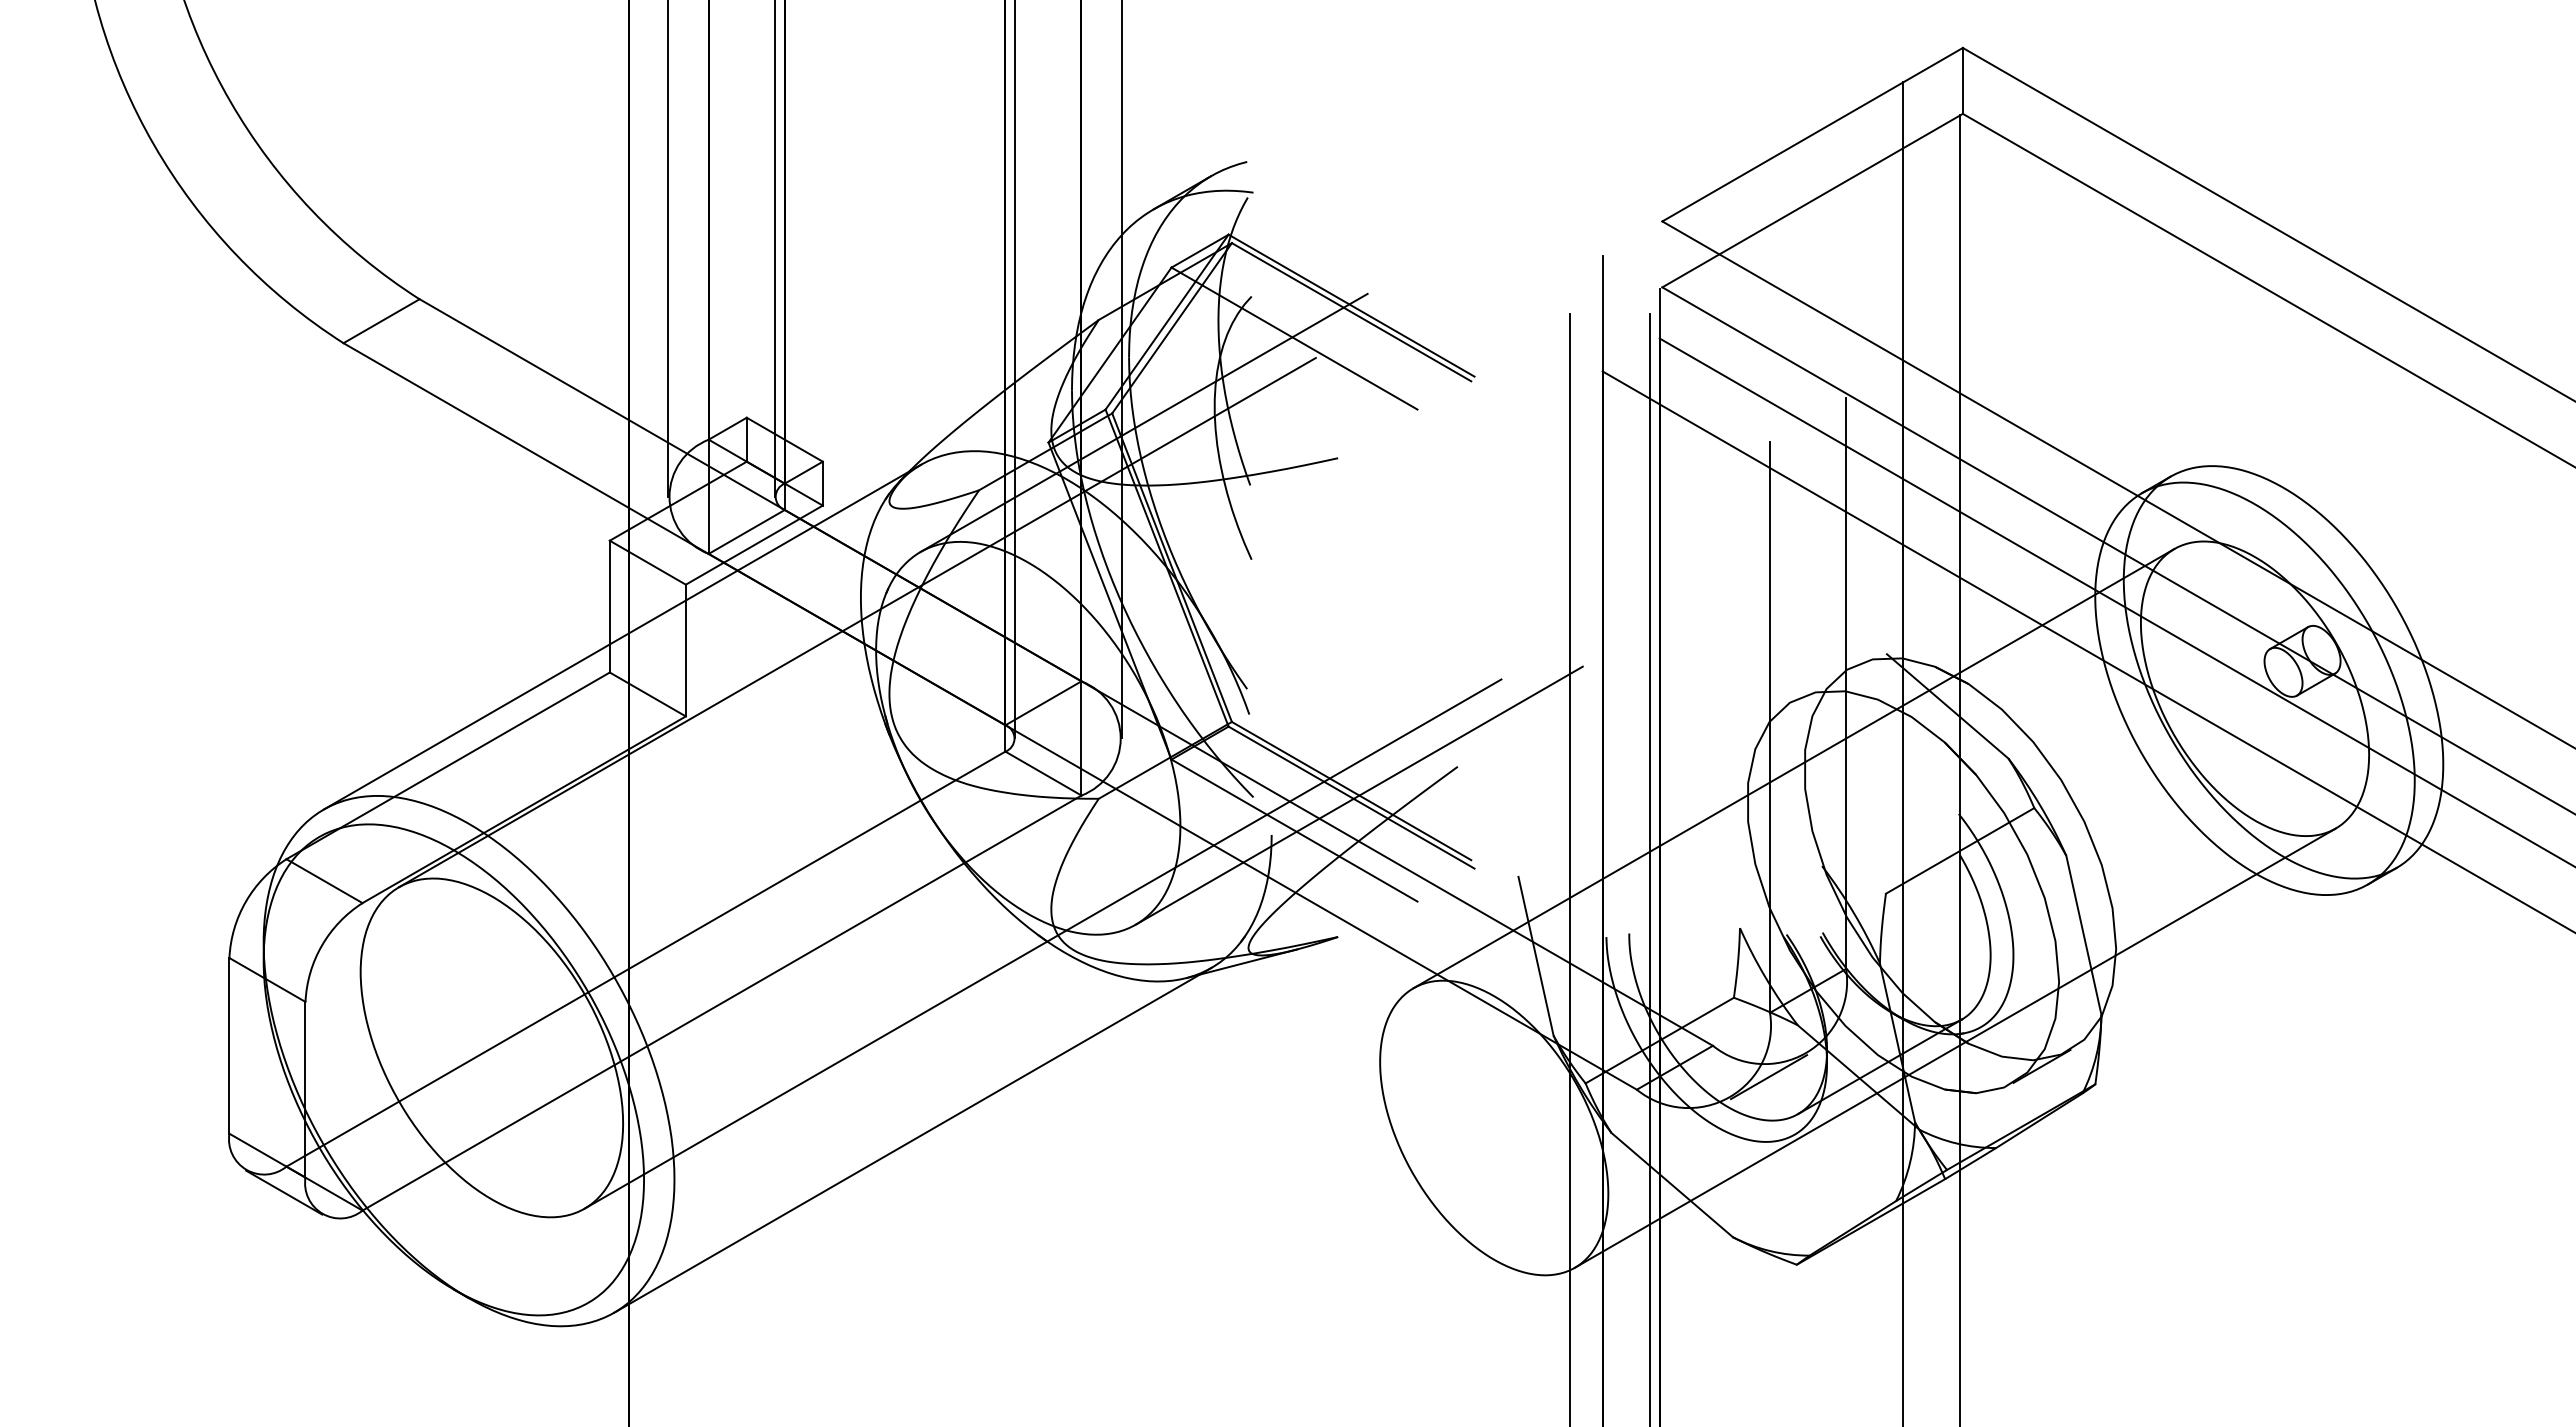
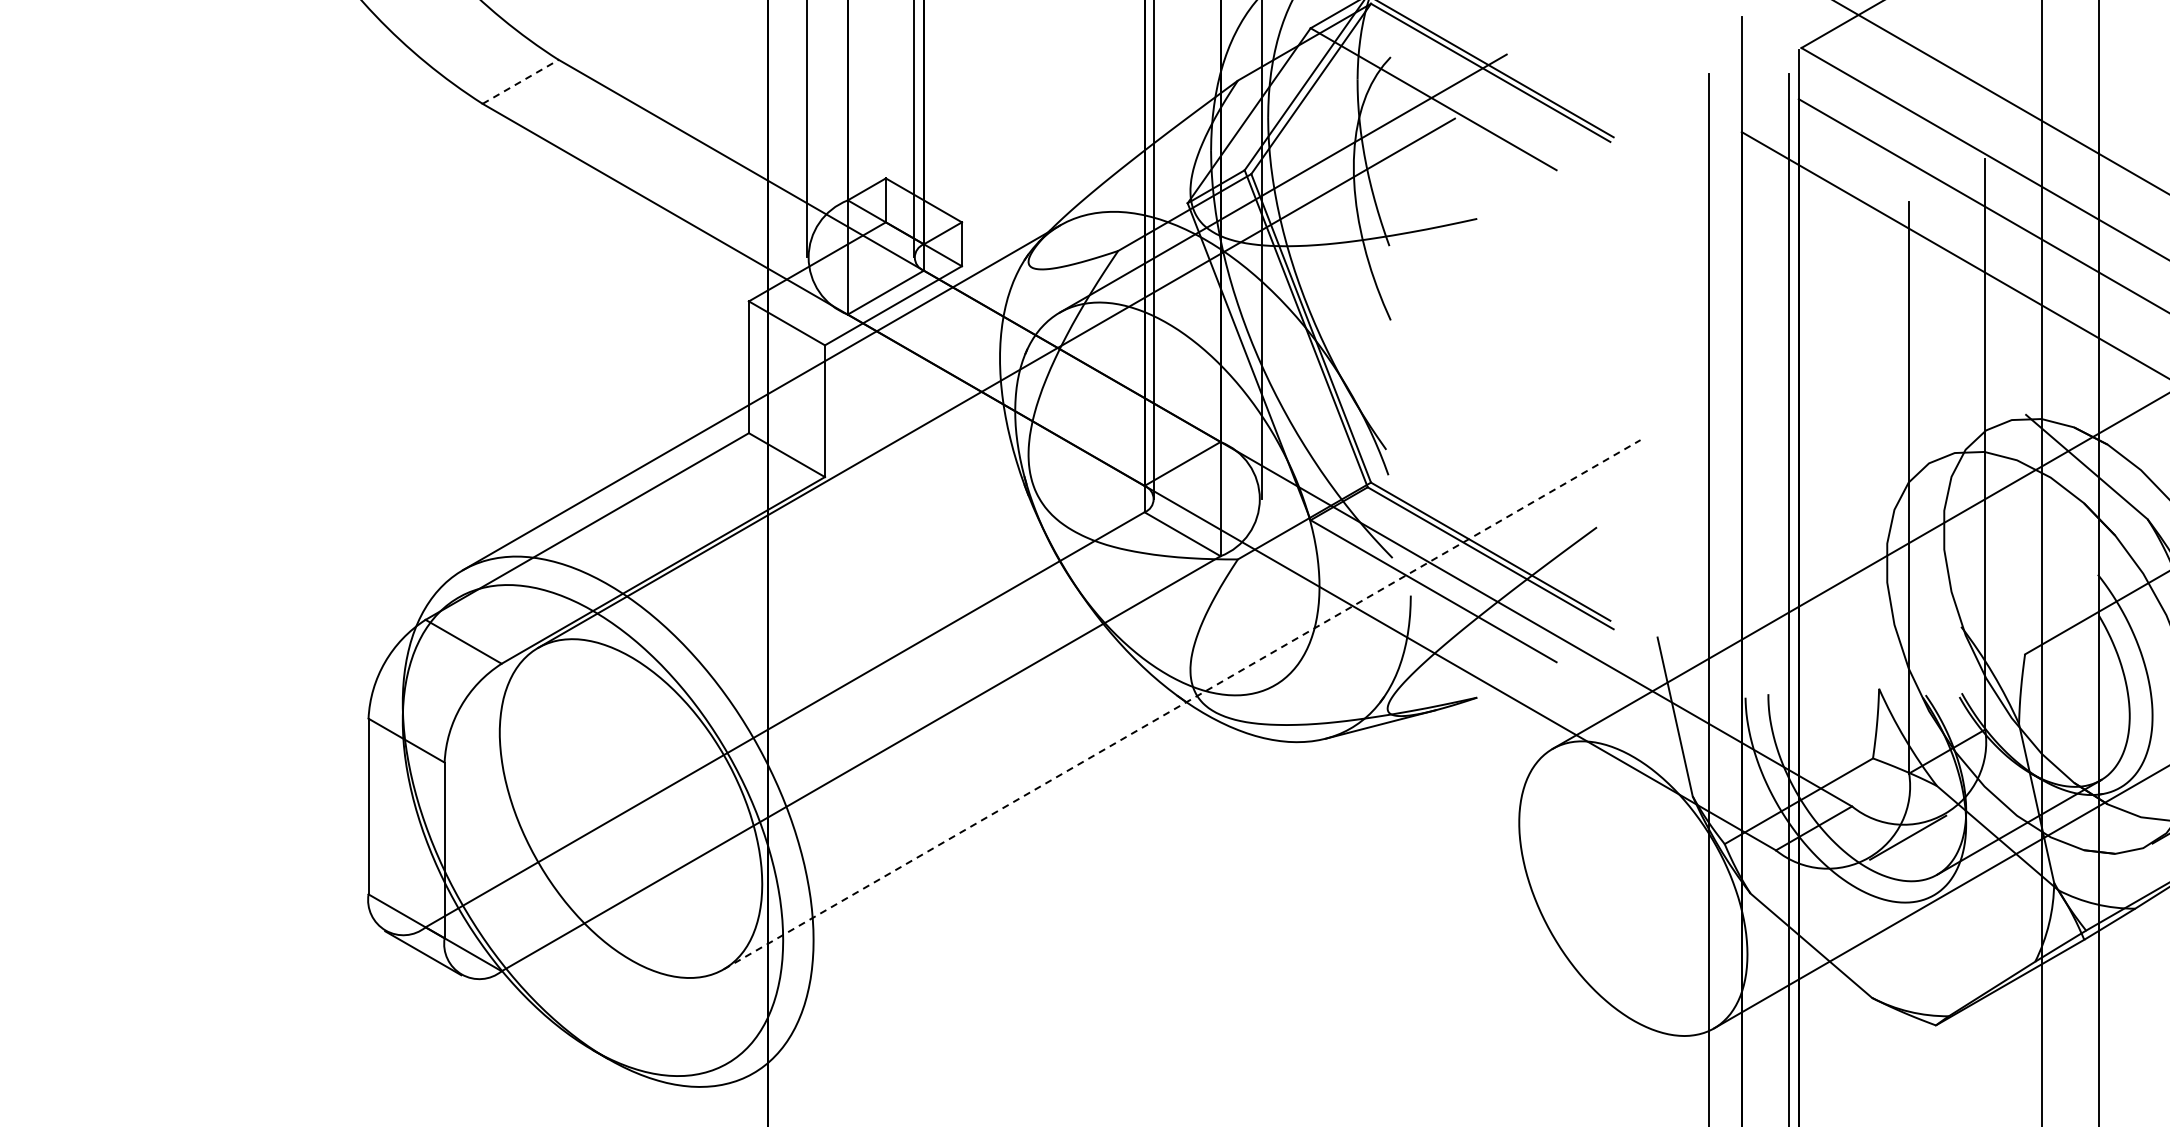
line: (381, 321) -> (520, 82), solid -> dashed
line: (1358, 795) -> (1497, 556), removed
line: (1043, 943) -> (1182, 704), solid -> dashed
line: (912, 1139) -> (1051, 900), removed

